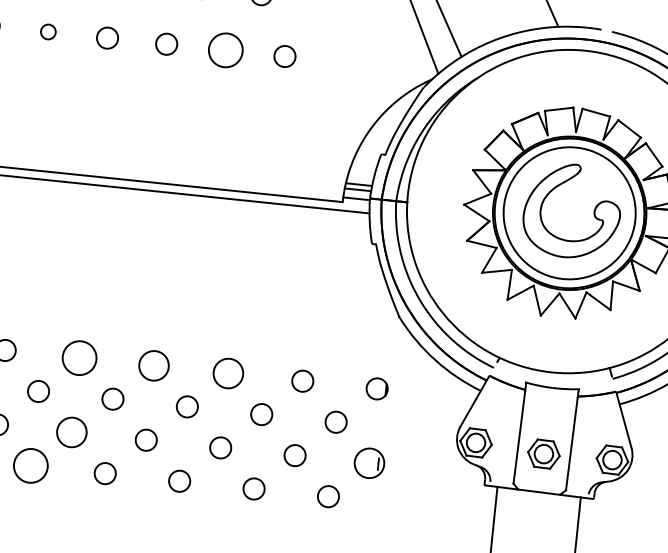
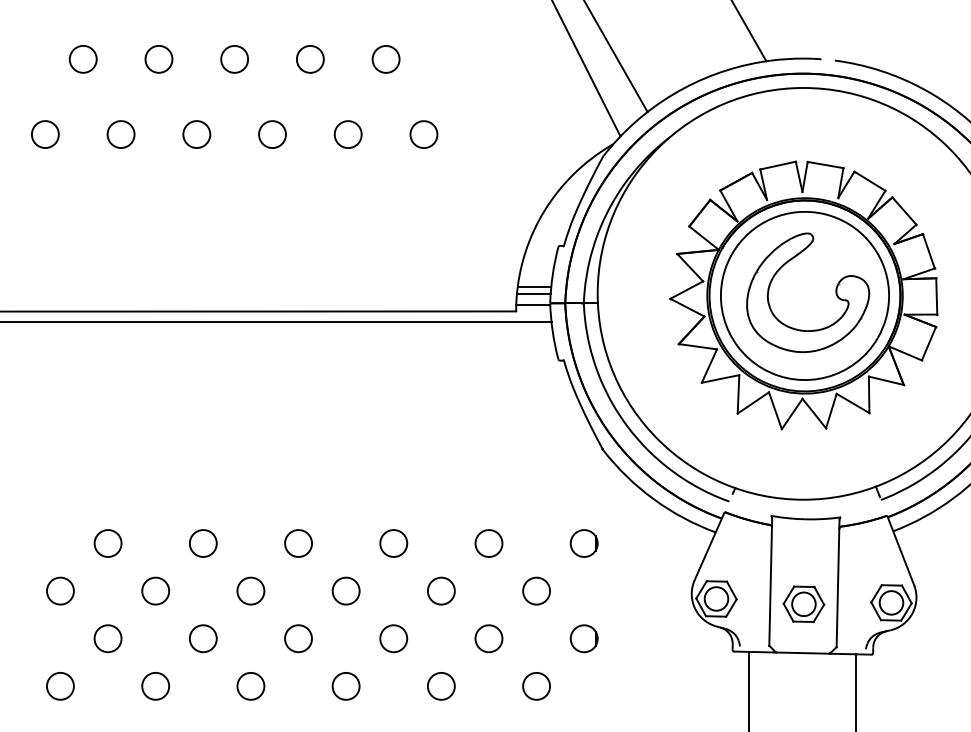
circle: (47, 31) -> (120, 134), size x1.43
circle: (225, 50) -> (347, 134), size x0.62
circle: (78, 358) -> (202, 543), size x0.62
circle: (153, 365) -> (298, 543), size x0.71
circle: (228, 373) -> (393, 543), size x0.71
circle: (72, 432) -> (203, 638), size x0.71
circle: (368, 463) -> (583, 638), size x0.71
circle: (30, 465) -> (155, 685), size x0.62

